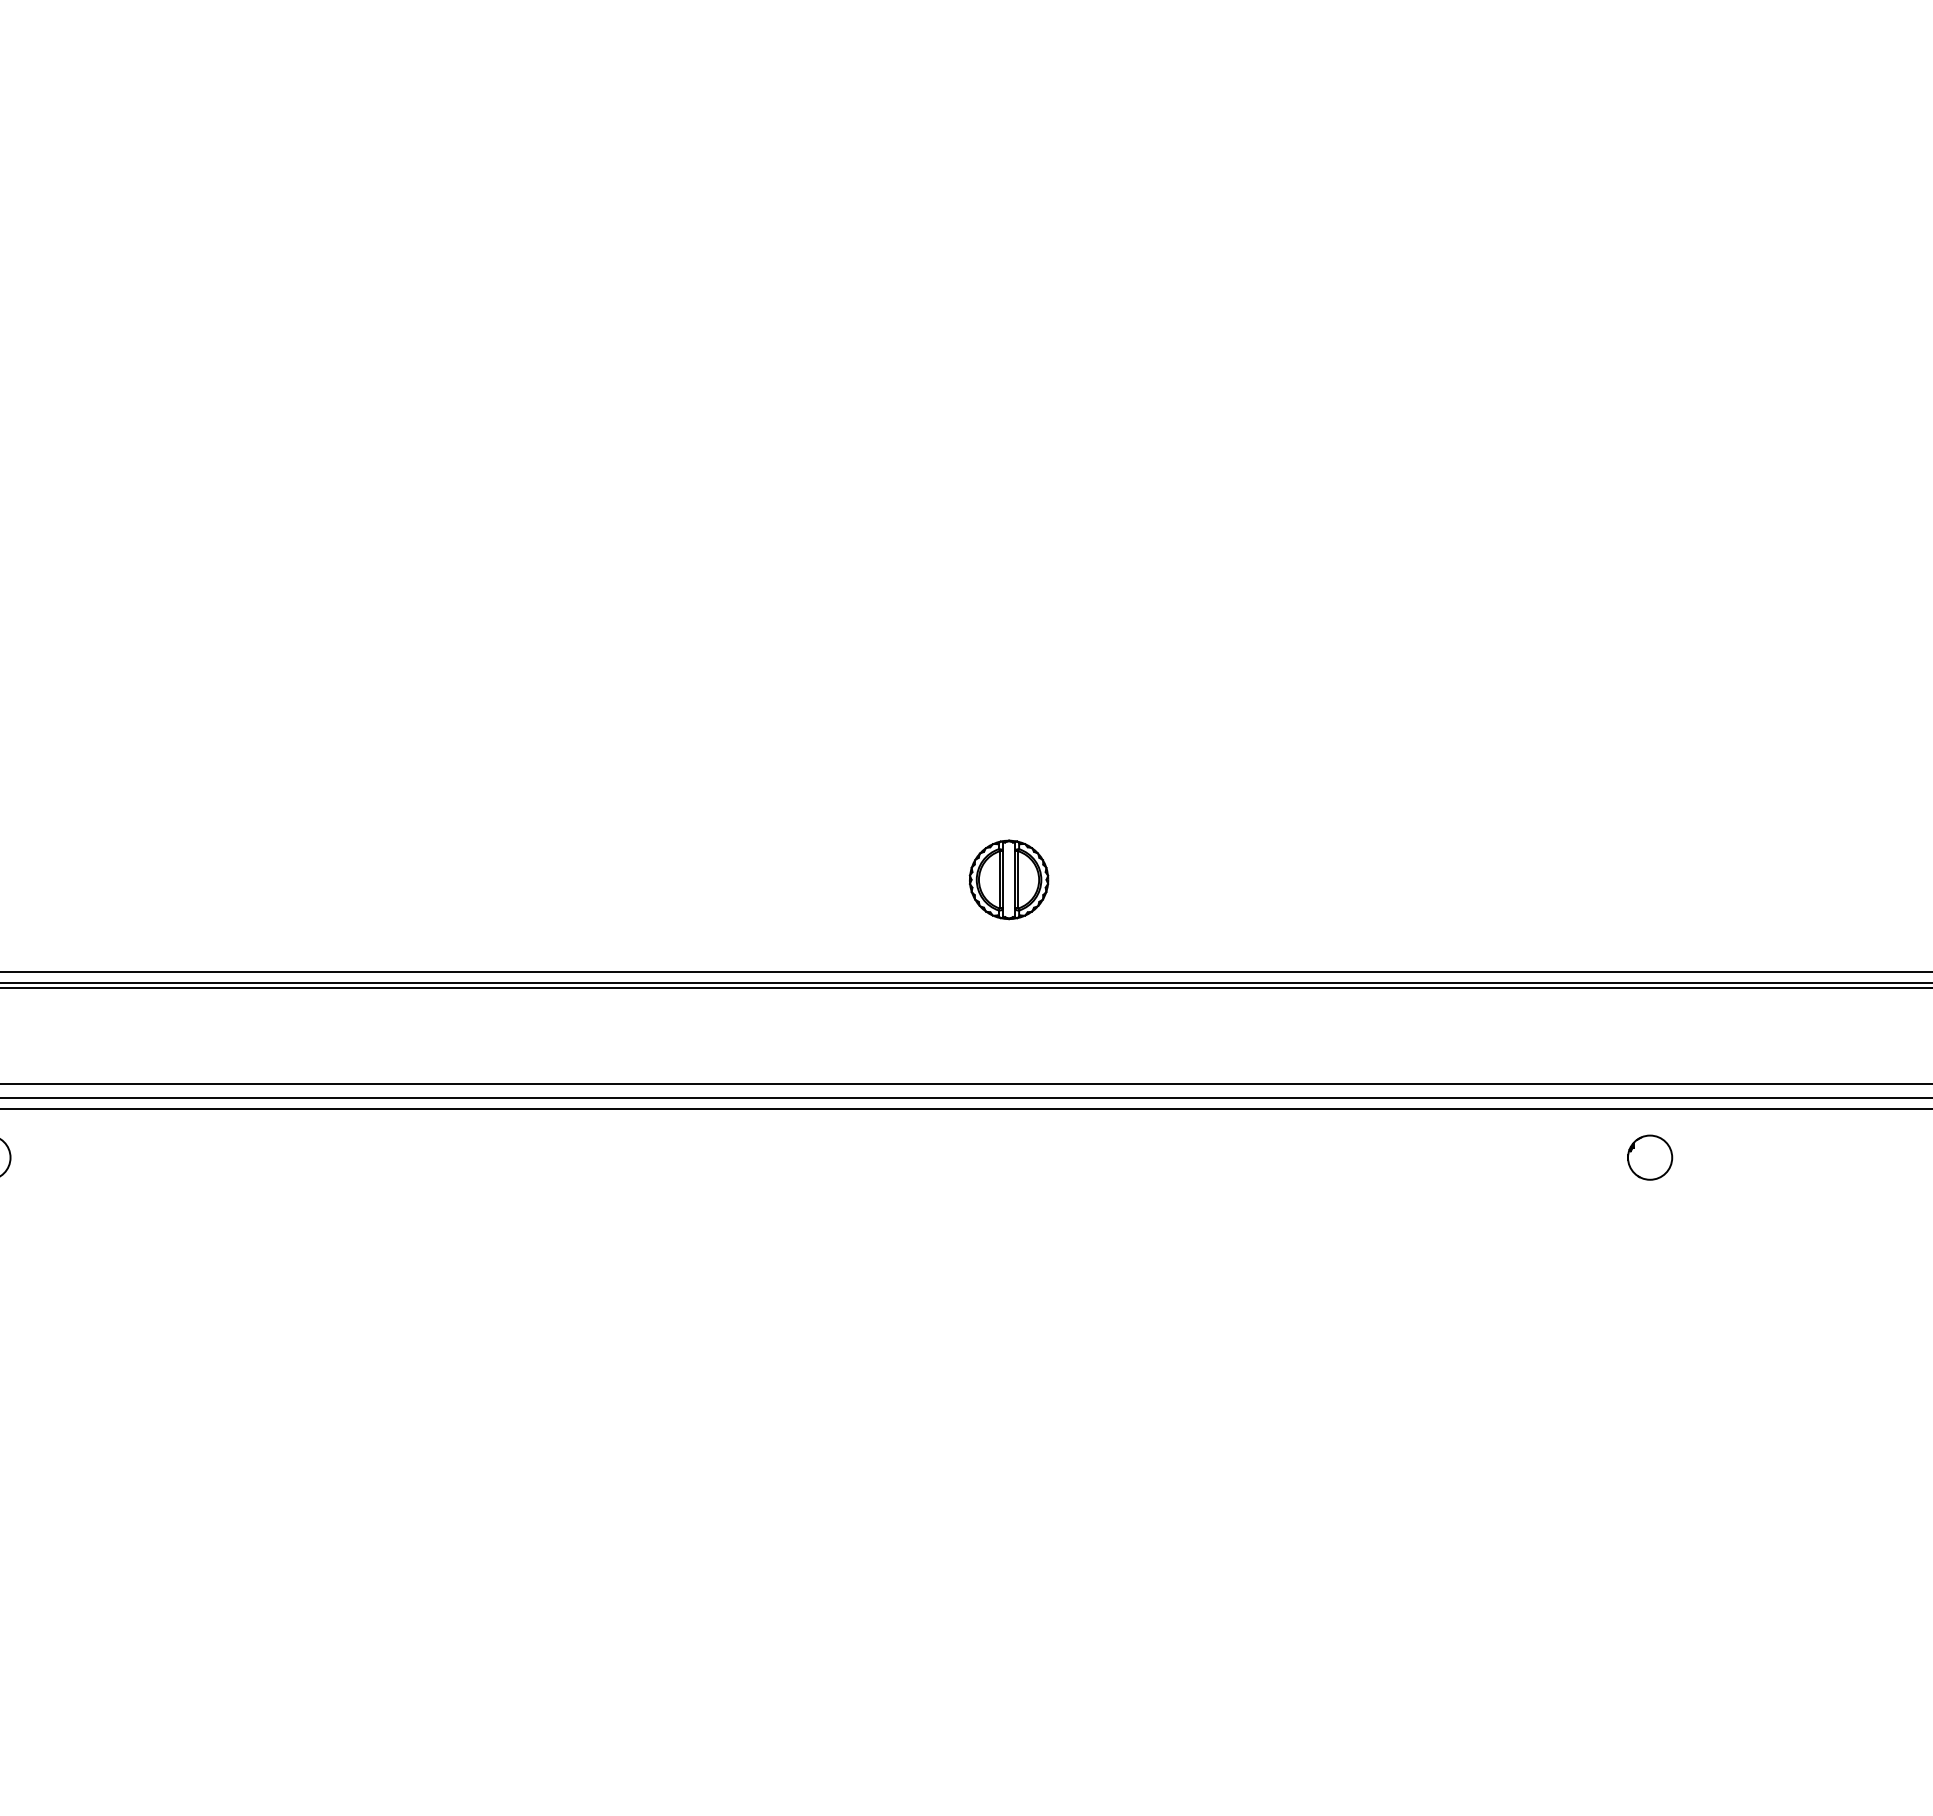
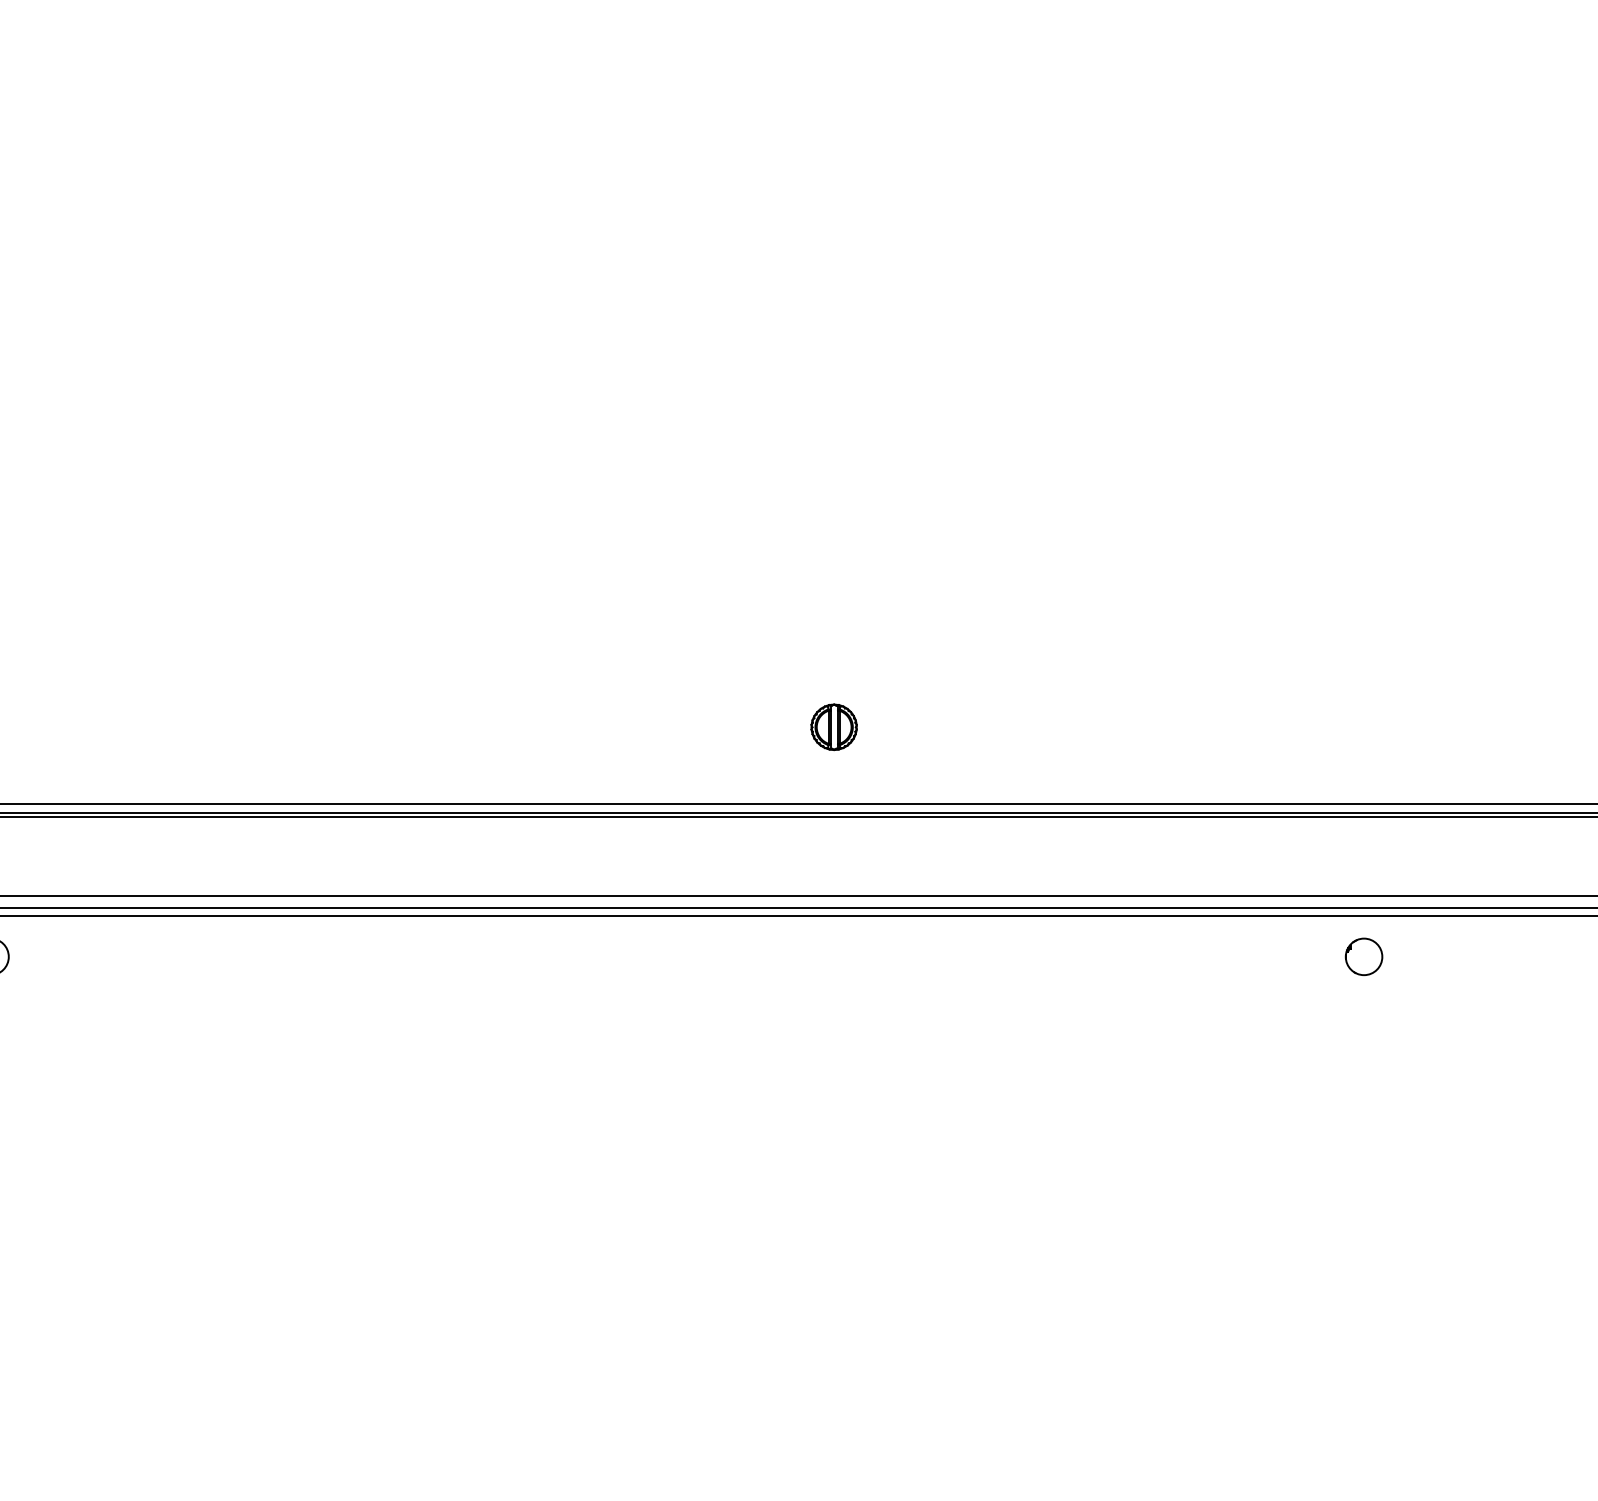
part: (1008, 879) -> (833, 726), size x0.7

